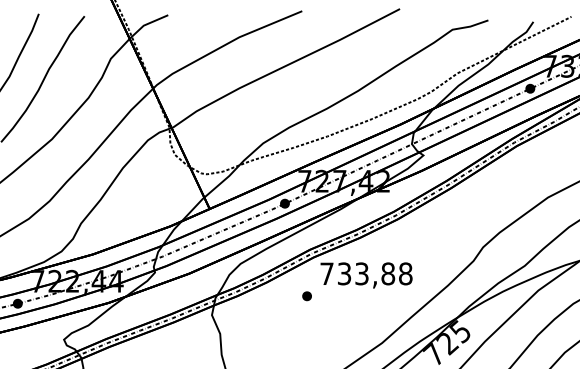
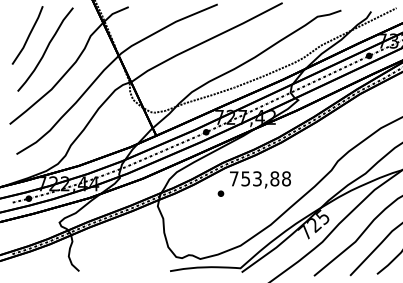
text: (344, 273) -> (245, 178), 733,88 -> 753,88

